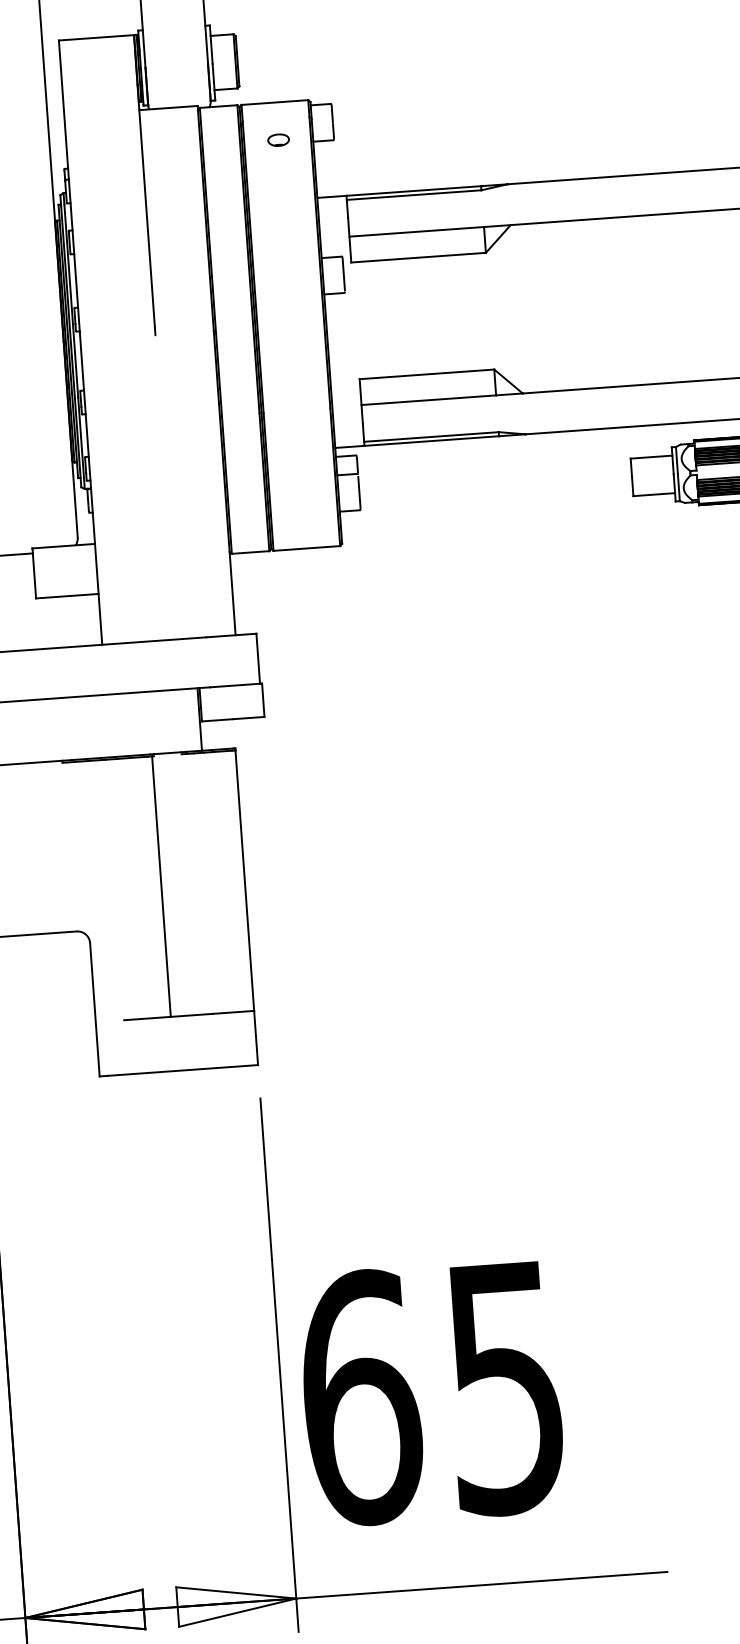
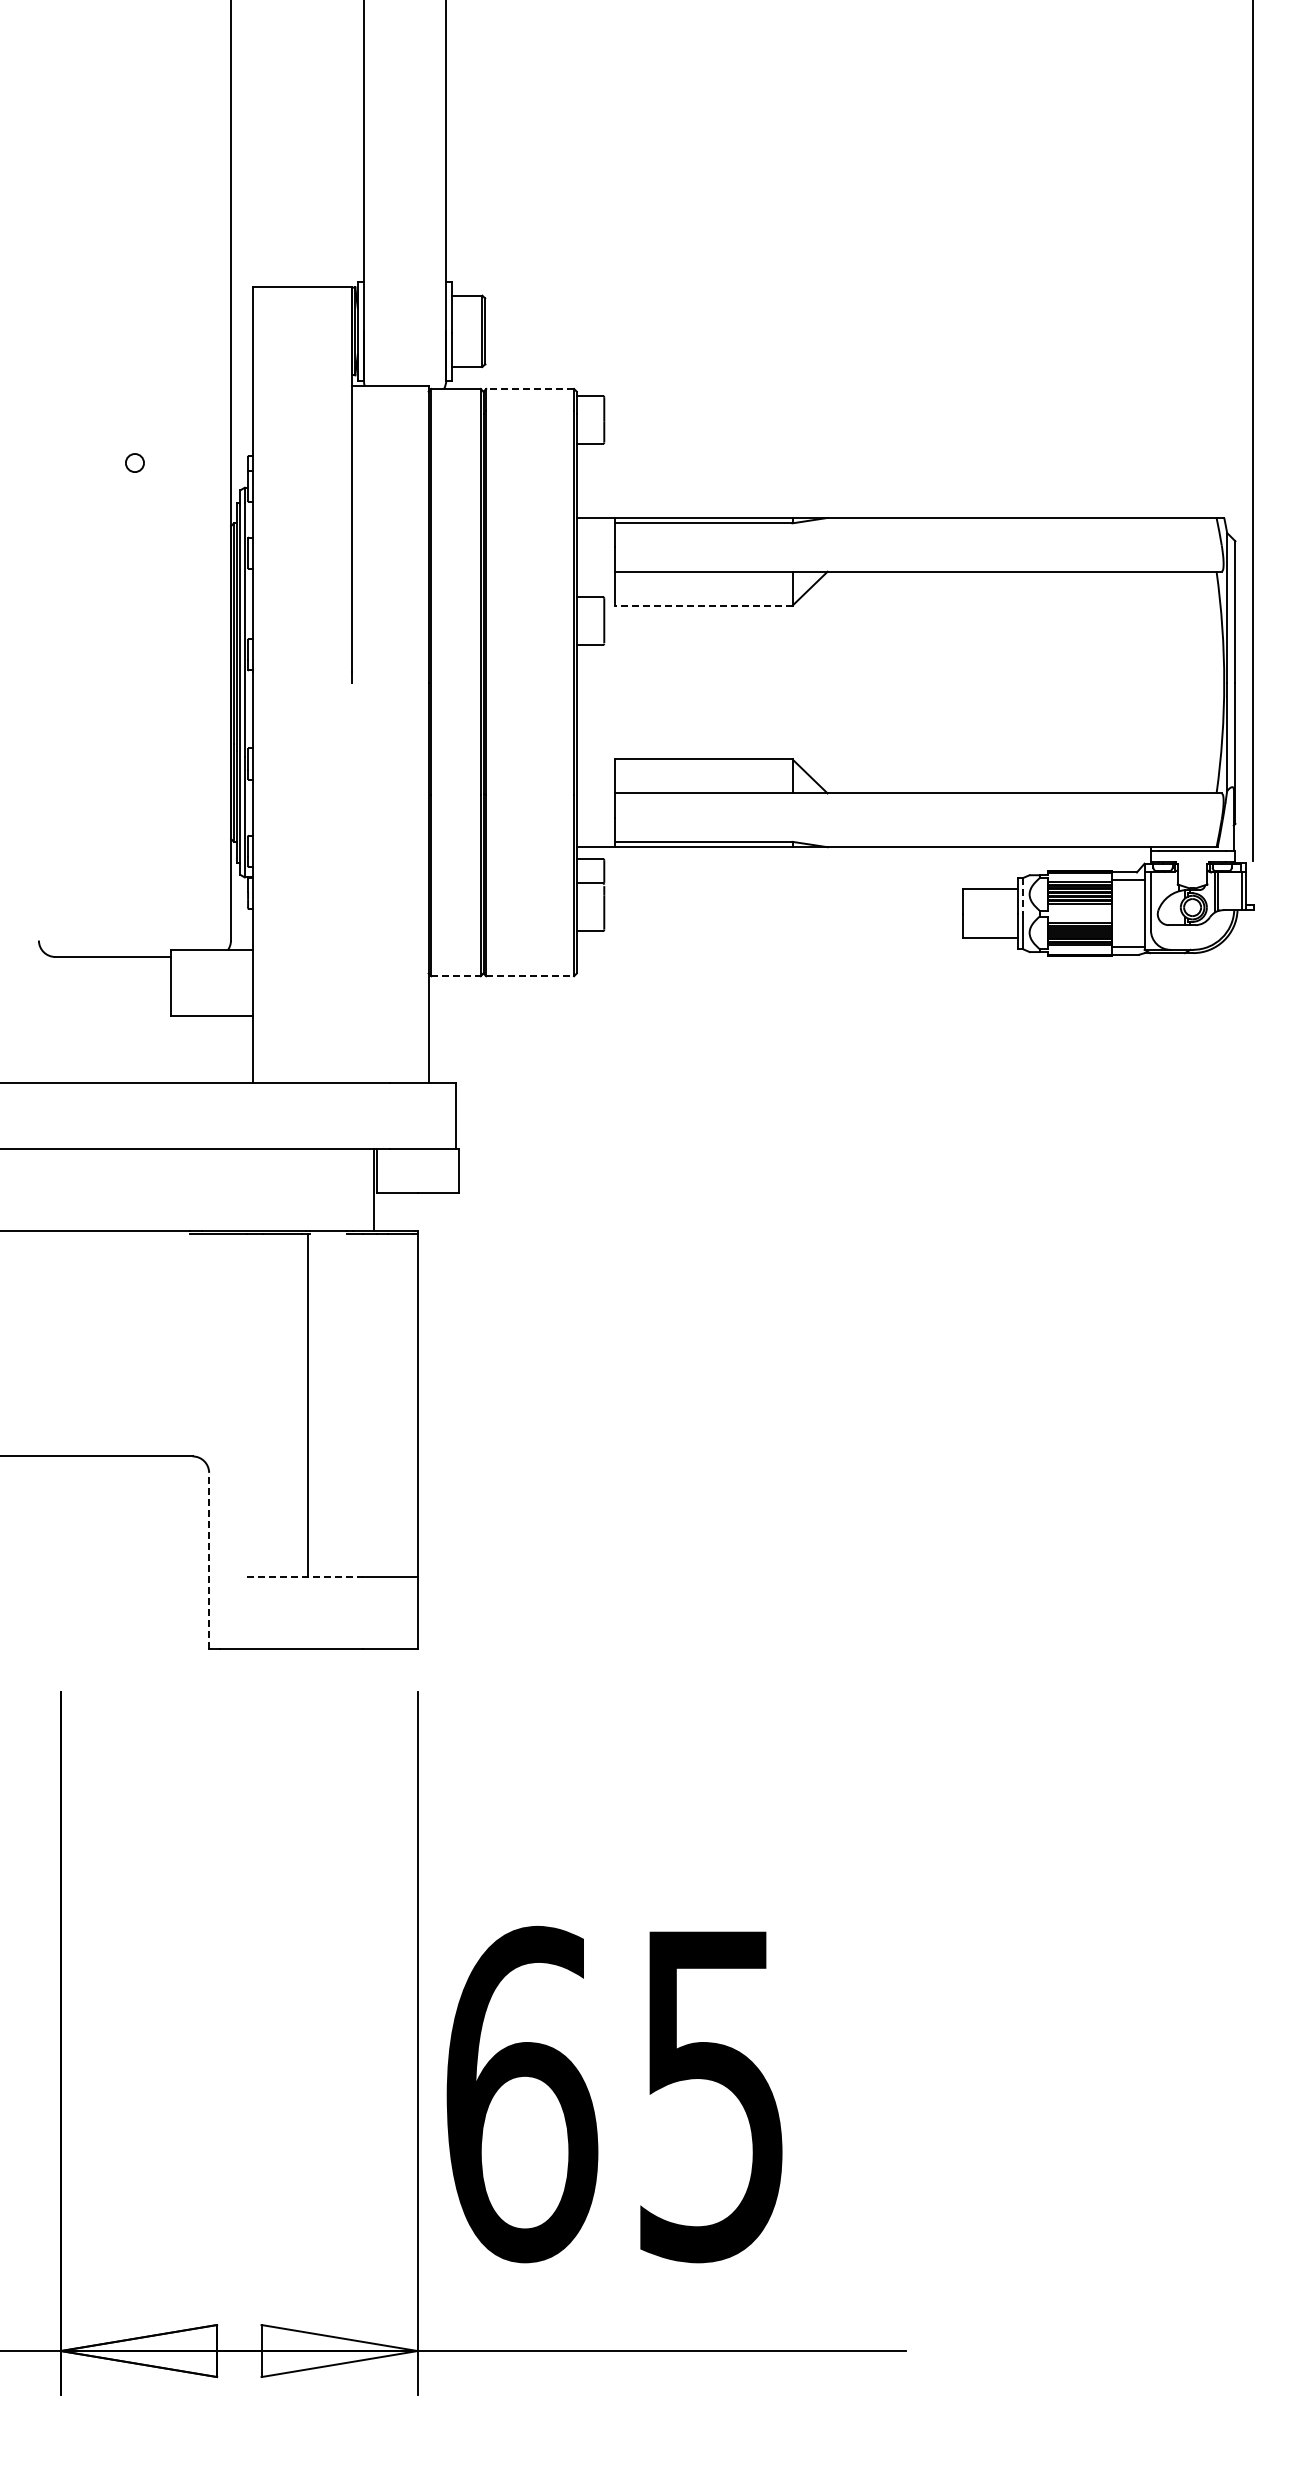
line: (275, 102) -> (530, 388), solid -> dashed
part: (278, 140) -> (531, 438), removed
line: (418, 257) -> (703, 605), solid -> dashed
line: (677, 460) -> (1023, 895), solid -> dashed
line: (307, 548) -> (530, 976), solid -> dashed
line: (250, 552) -> (456, 976), solid -> dashed
line: (95, 1009) -> (209, 1560), solid -> dashed
line: (168, 1017) -> (305, 1577), solid -> dashed

